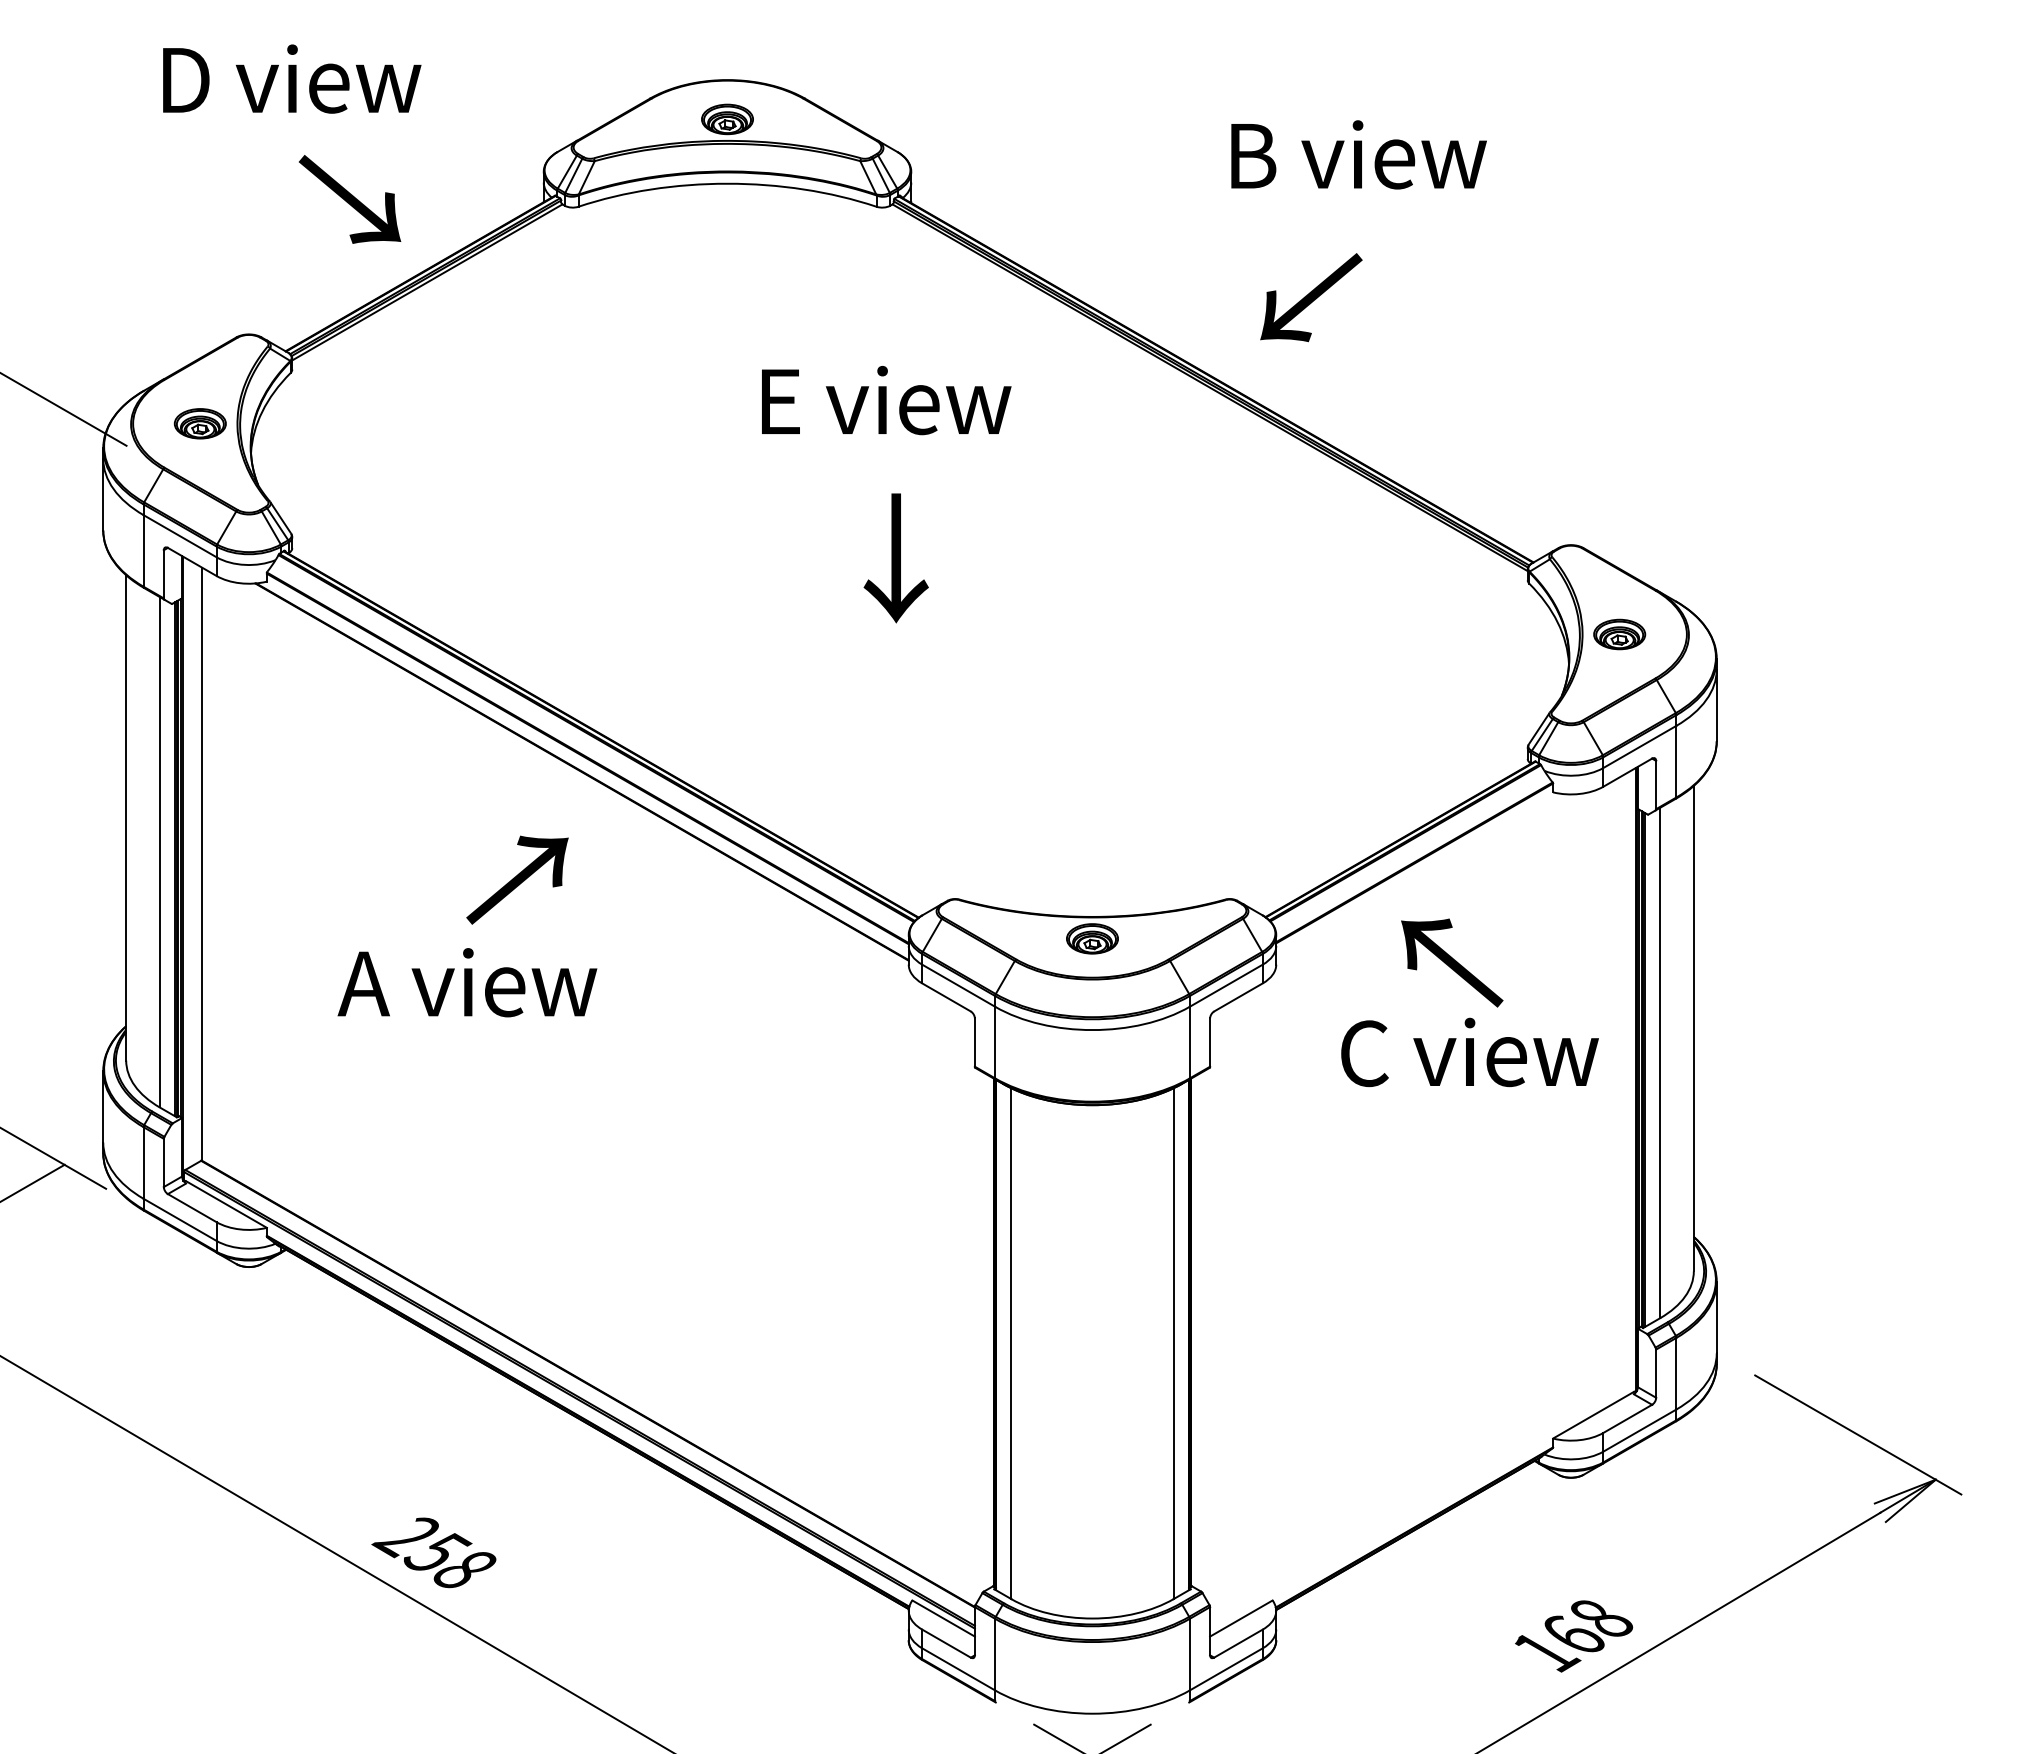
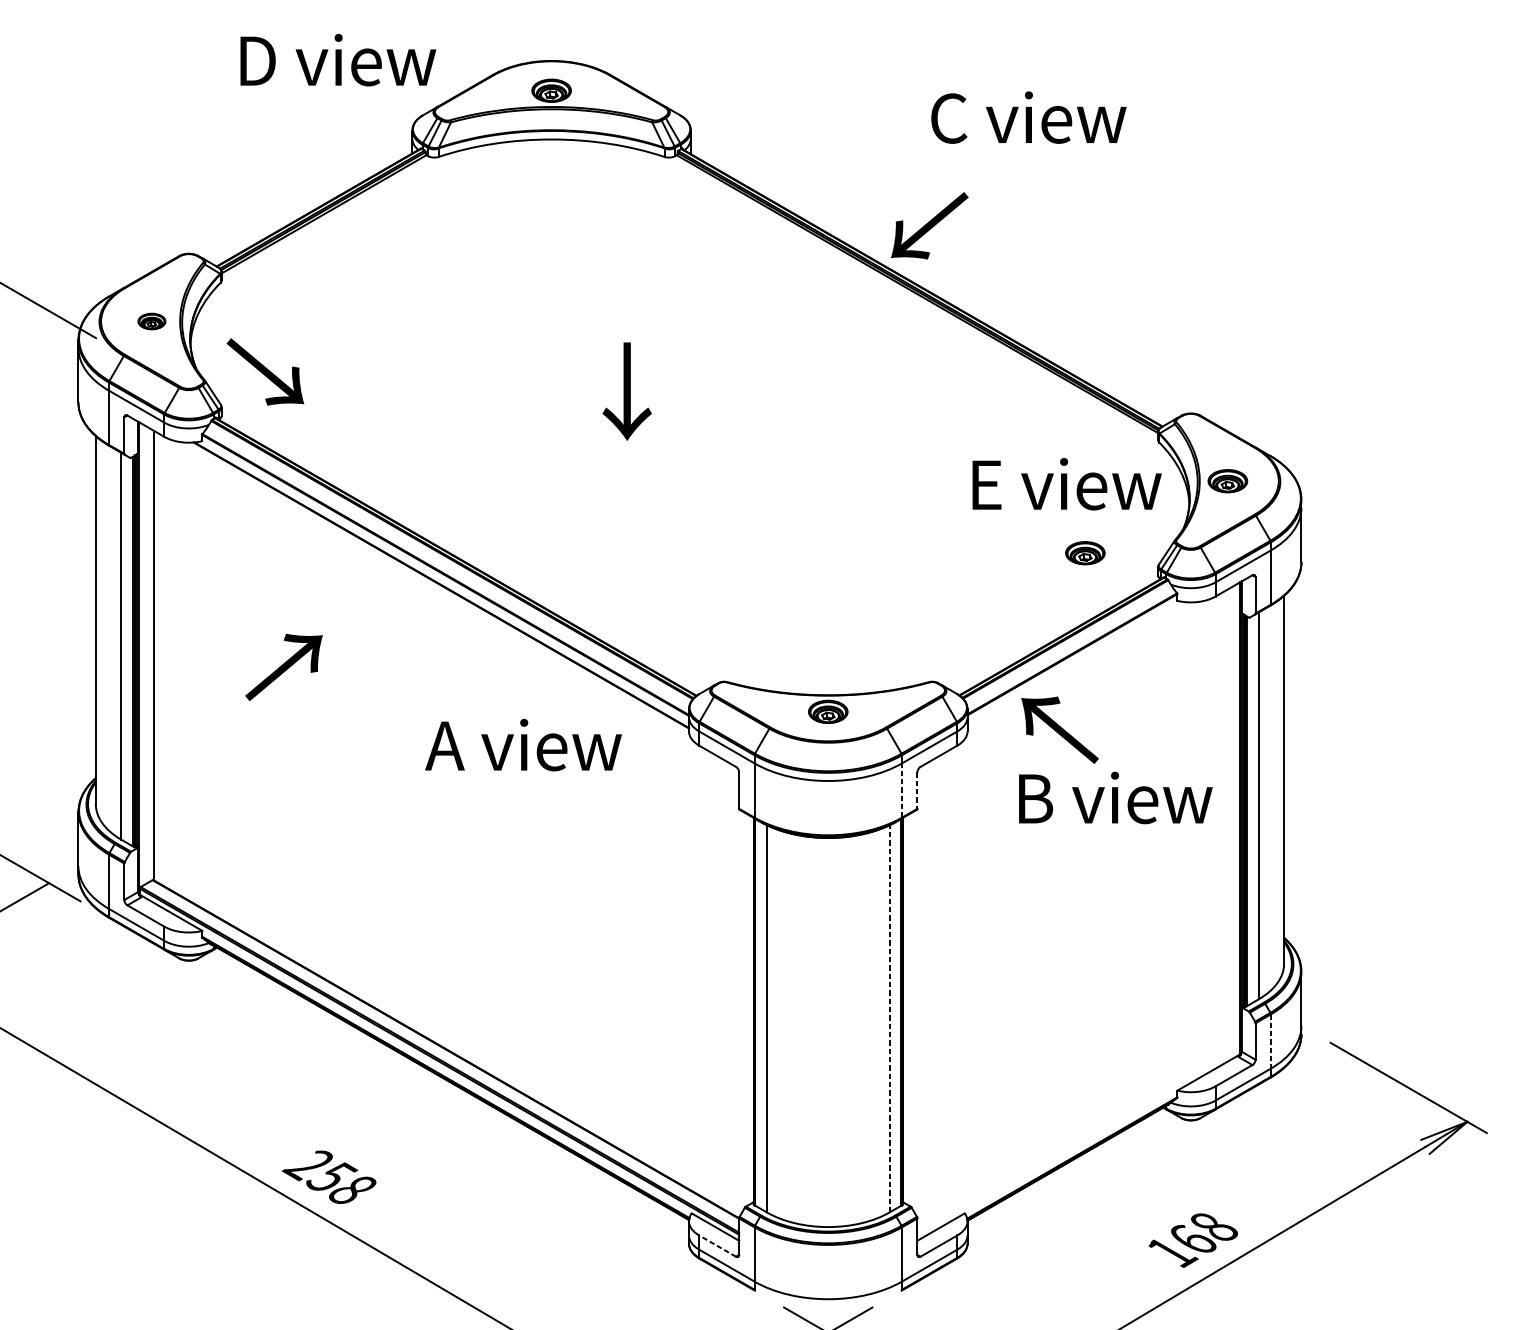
text: (292, 78) -> (338, 59), moved
text: (1357, 154) -> (1029, 117), B view -> C view
text: (350, 199) -> (265, 372), moved
text: (1311, 297) -> (929, 225), moved
text: (886, 400) -> (1067, 484), moved
part: (199, 423) -> (151, 321), size x0.7
text: (895, 558) -> (626, 391), moved
part: (1431, 729) -> (1085, 553), added
text: (517, 879) -> (284, 666), moved
text: (1452, 962) -> (1060, 729), moved
text: (467, 982) -> (523, 744), moved
line: (1189, 1042) -> (901, 790), solid -> dashed
line: (1210, 1043) -> (917, 791), solid -> dashed
text: (1470, 1052) -> (1114, 798), C view -> B view
line: (1173, 1343) -> (889, 1018), solid -> dashed
line: (1676, 1373) -> (1270, 1041), solid -> dashed
line: (946, 1643) -> (717, 1246), solid -> dashed

